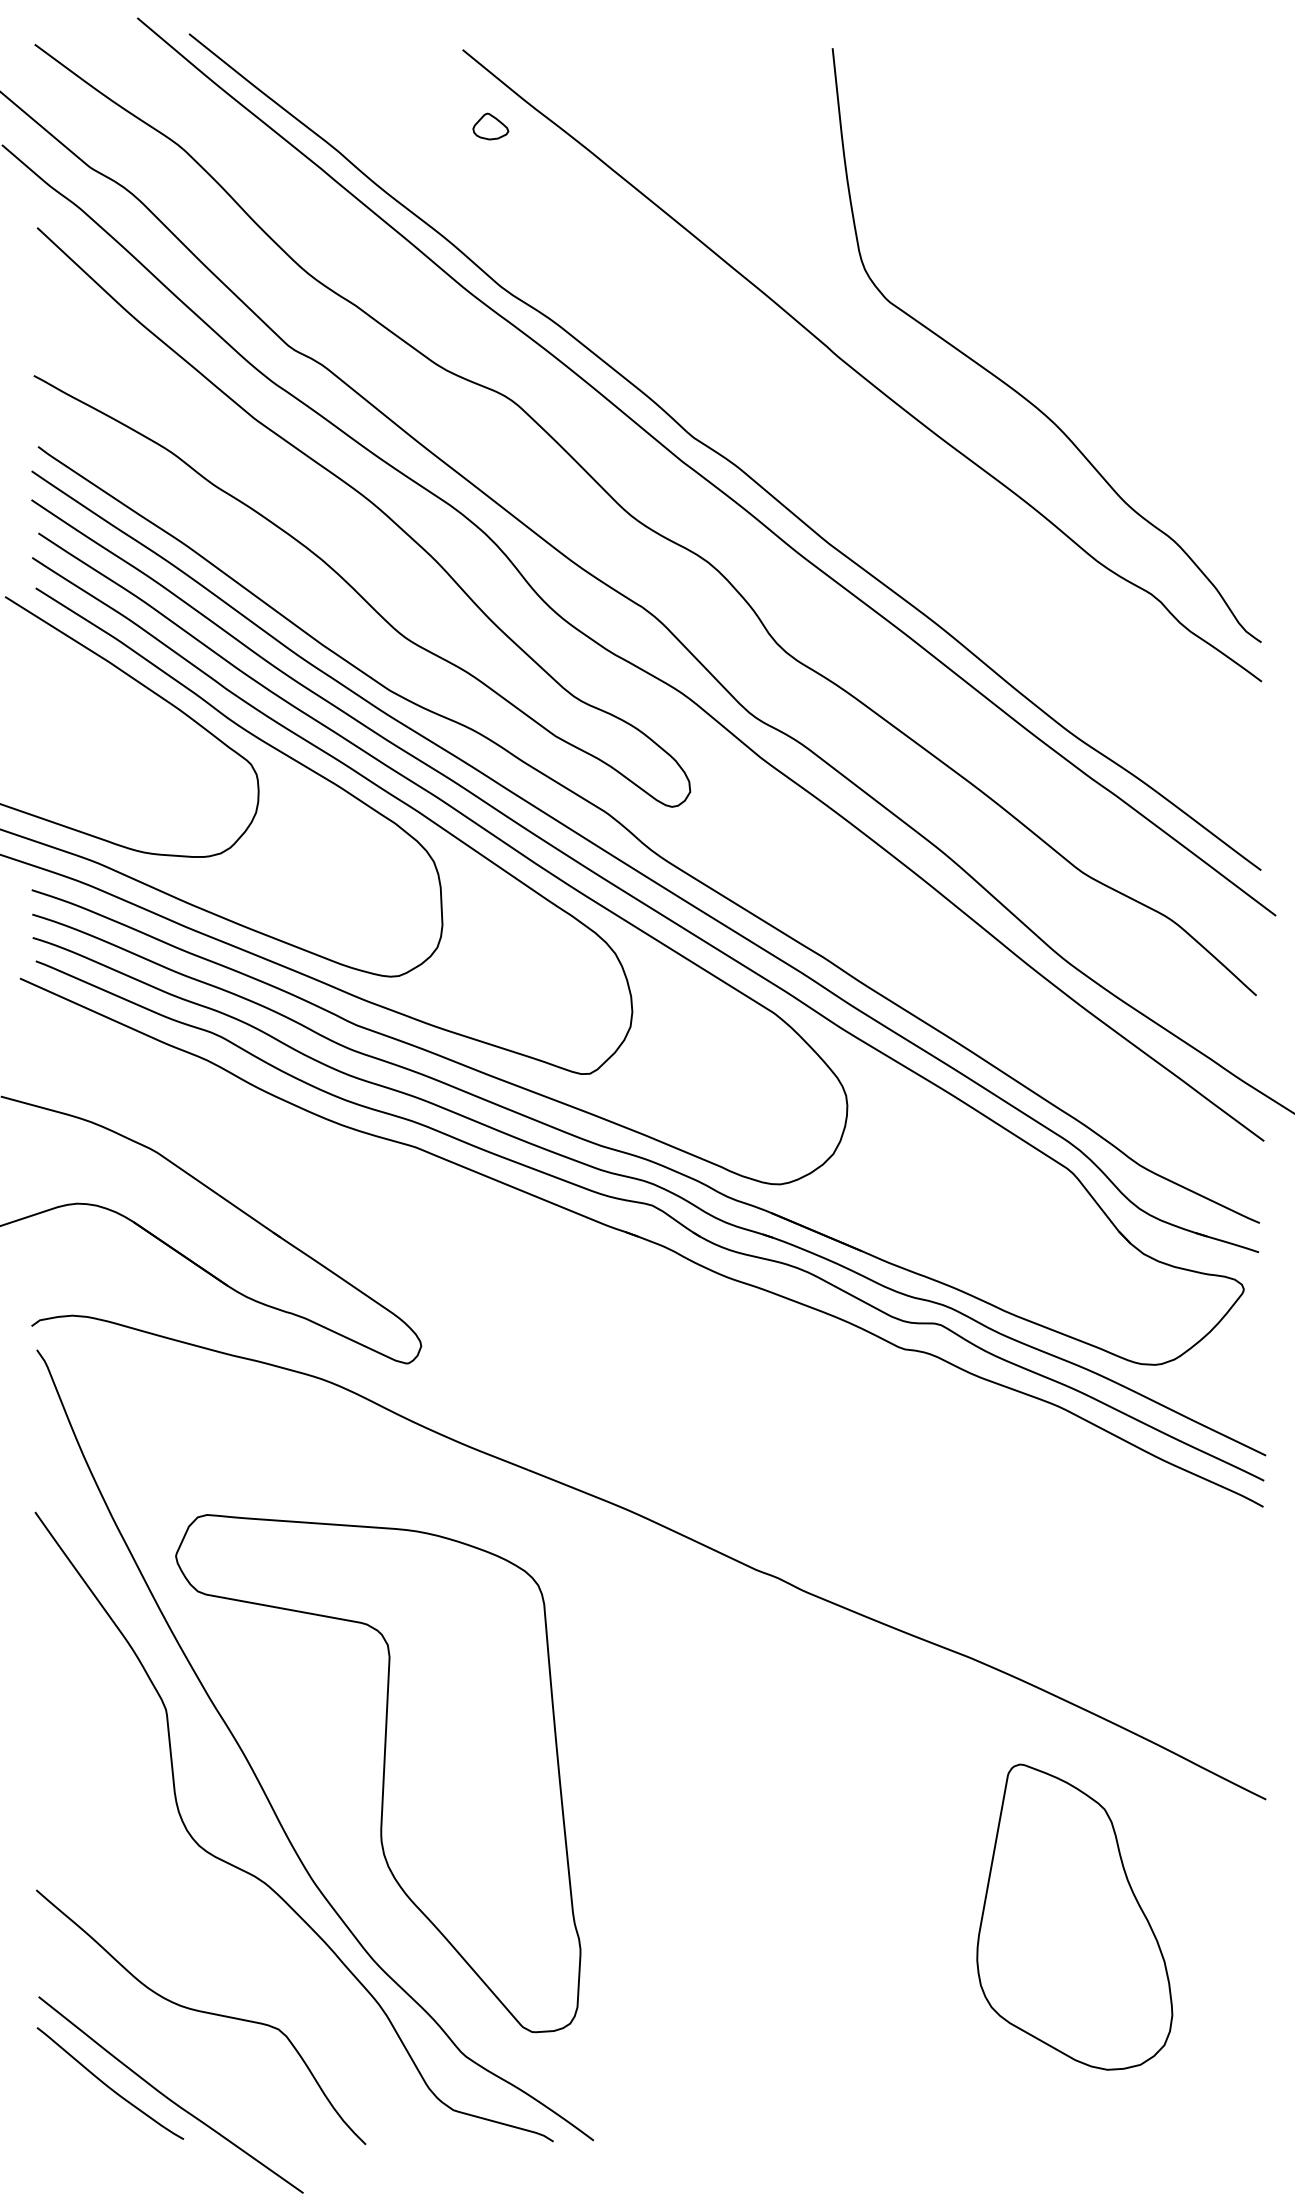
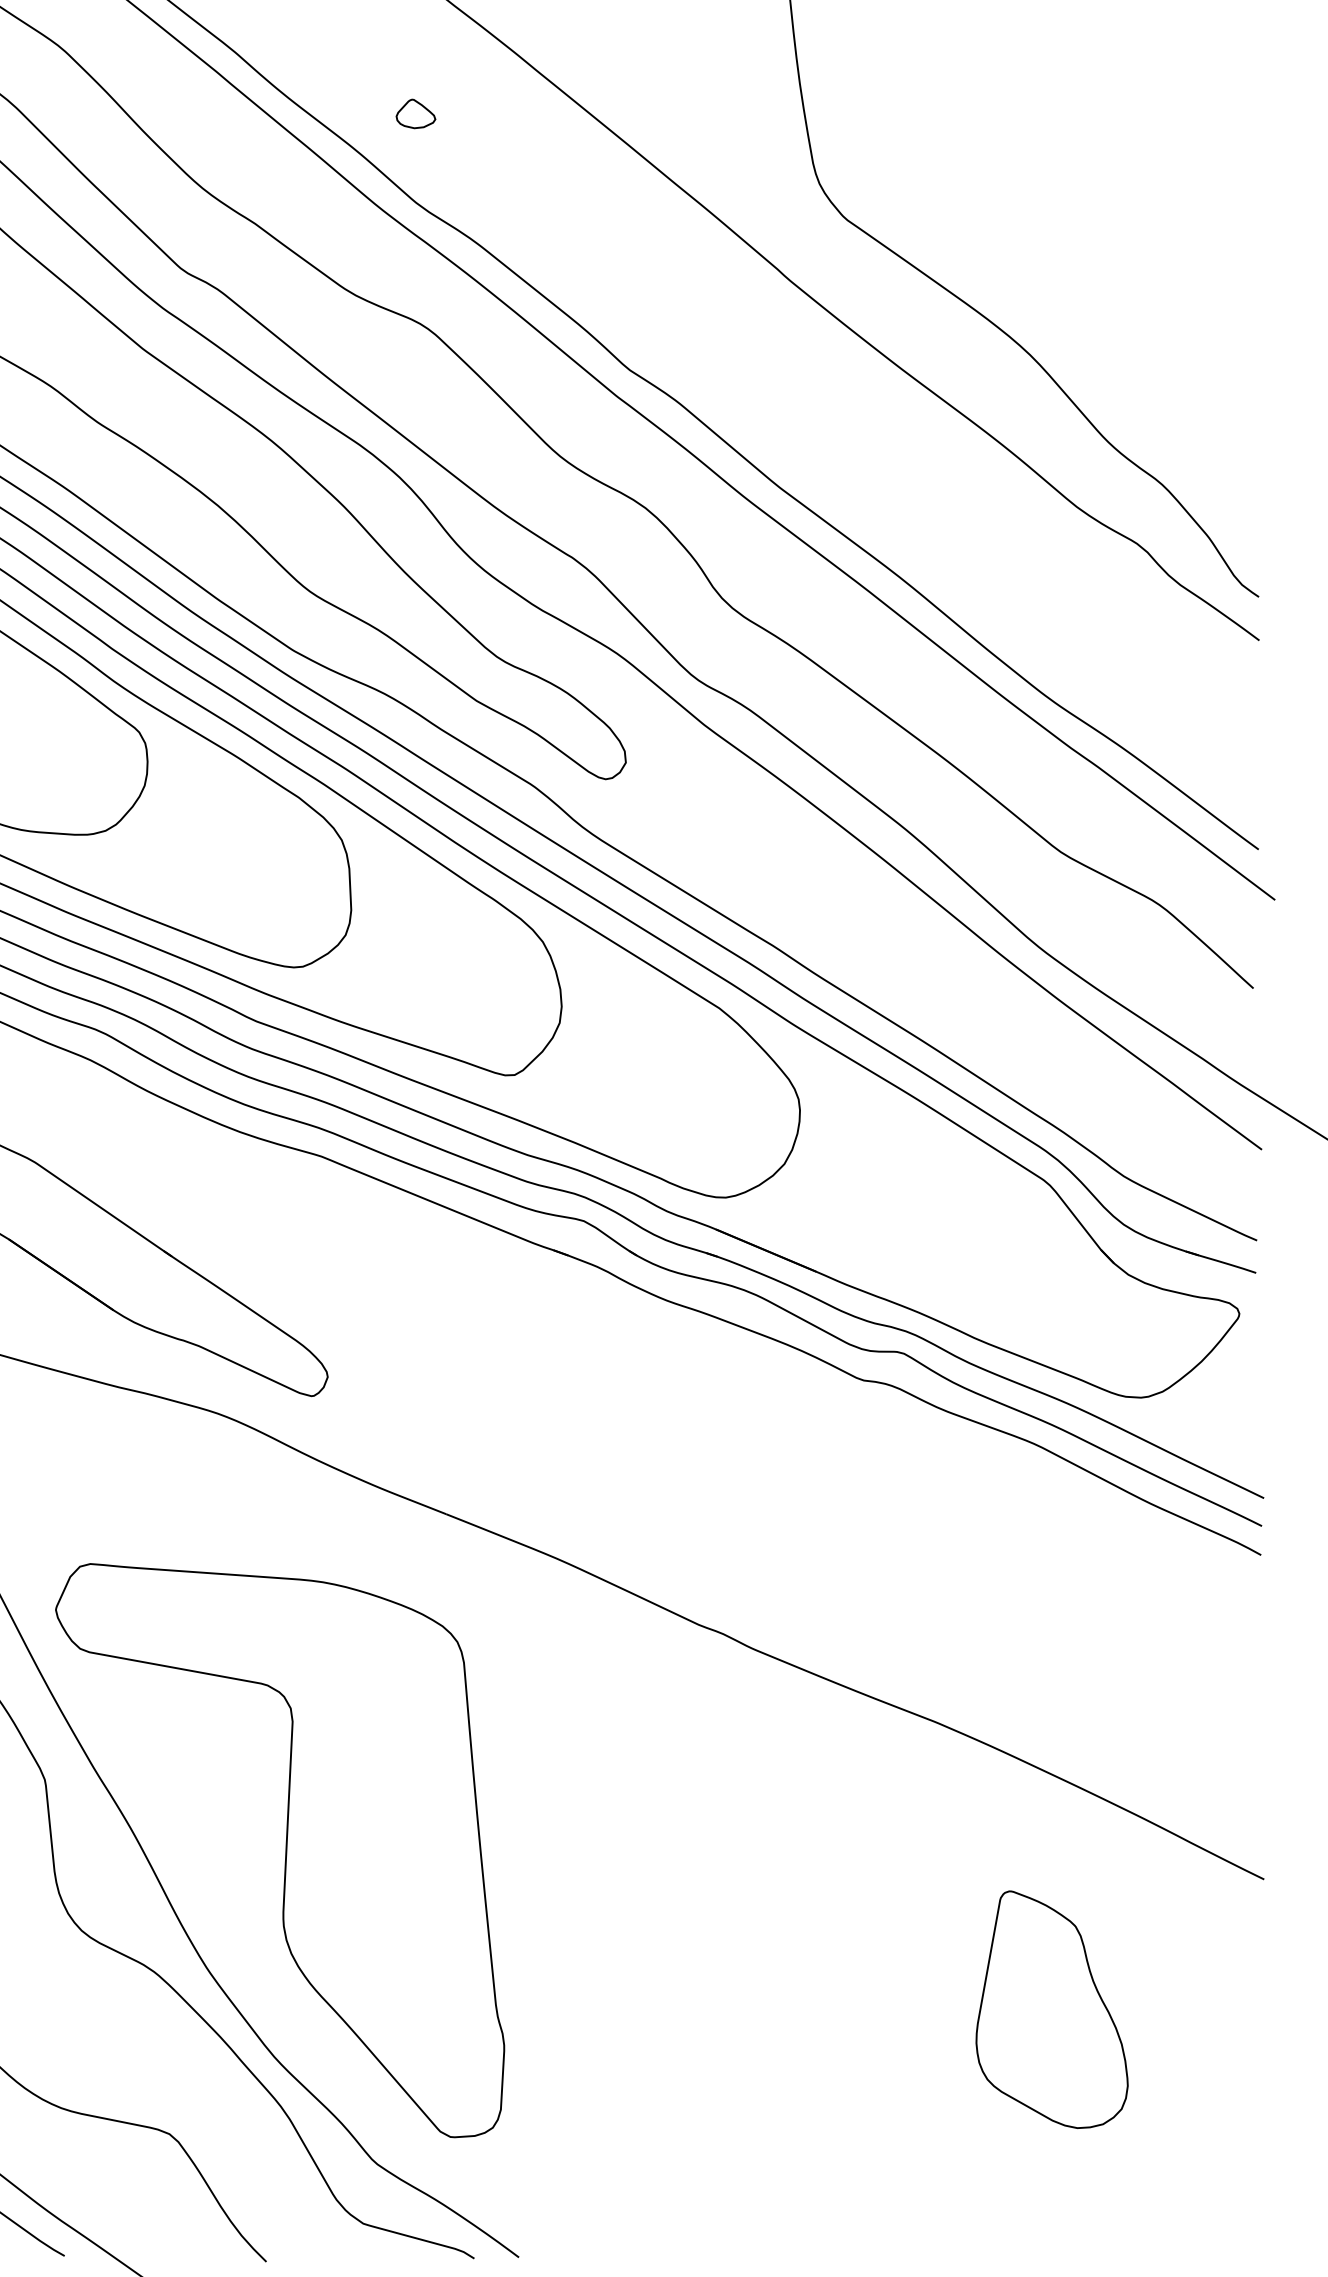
part: (490, 126) -> (415, 113), moved
part: (1074, 1916) -> (1051, 2009), size x0.7

